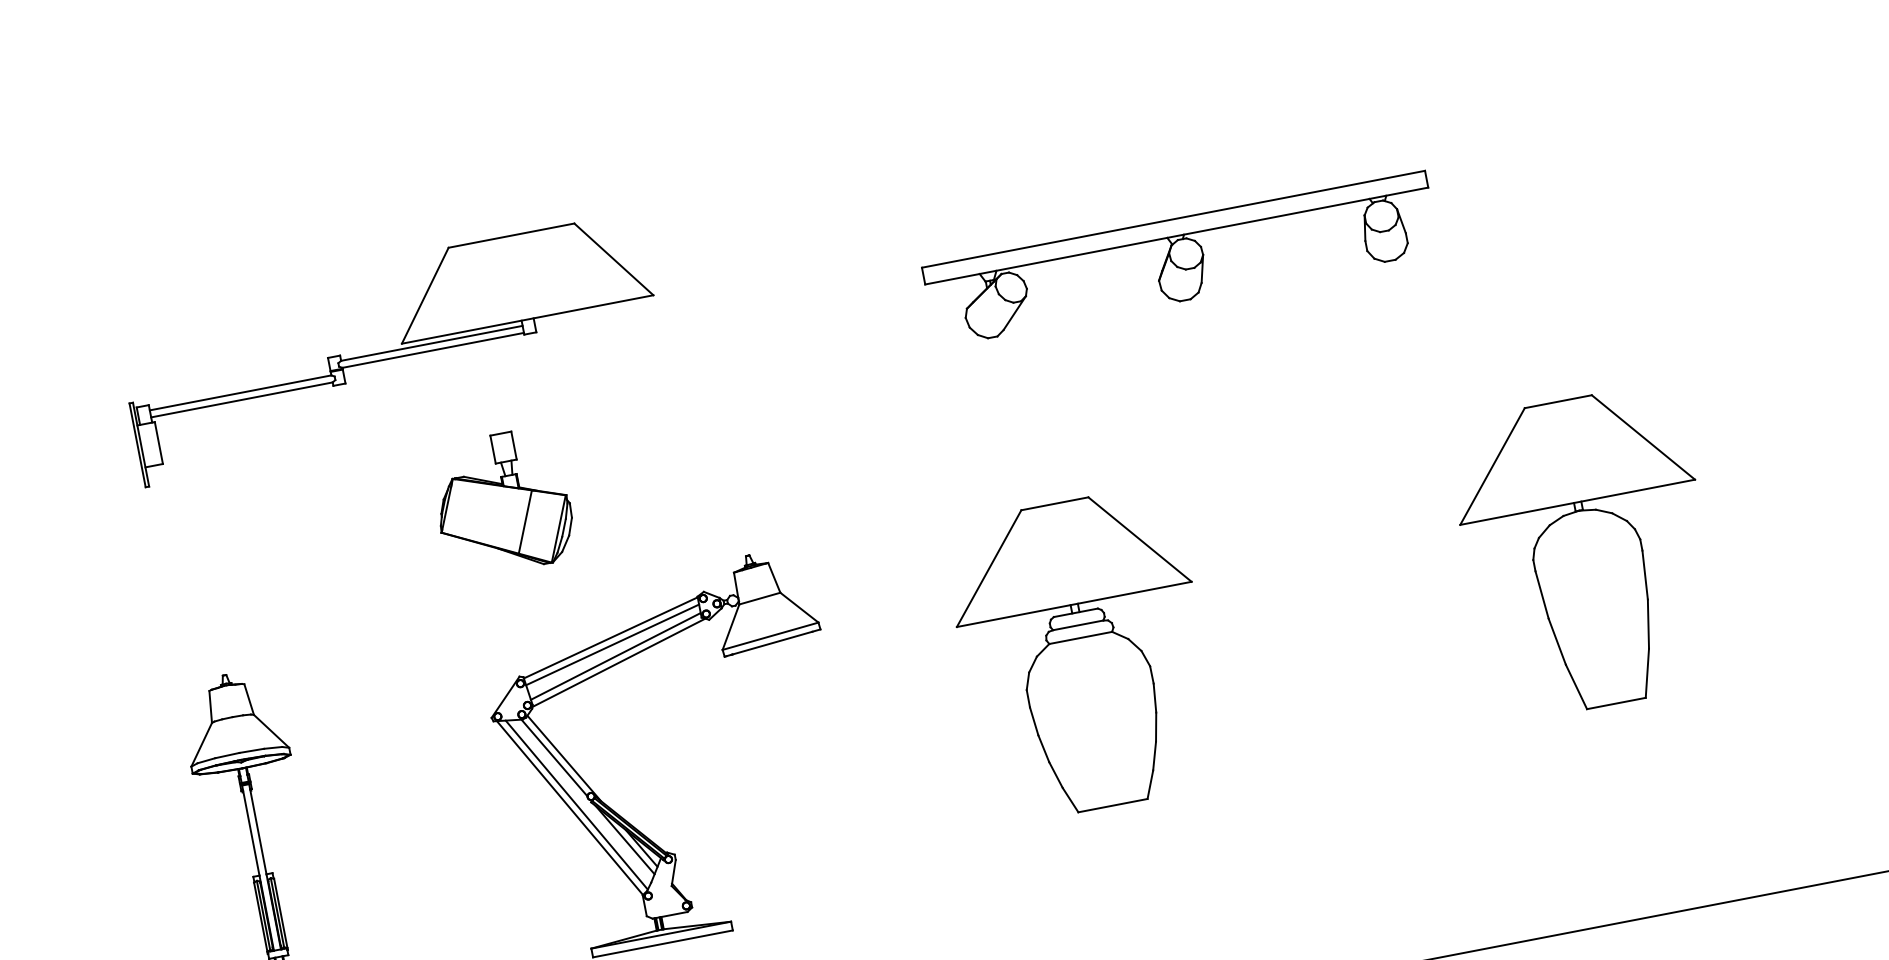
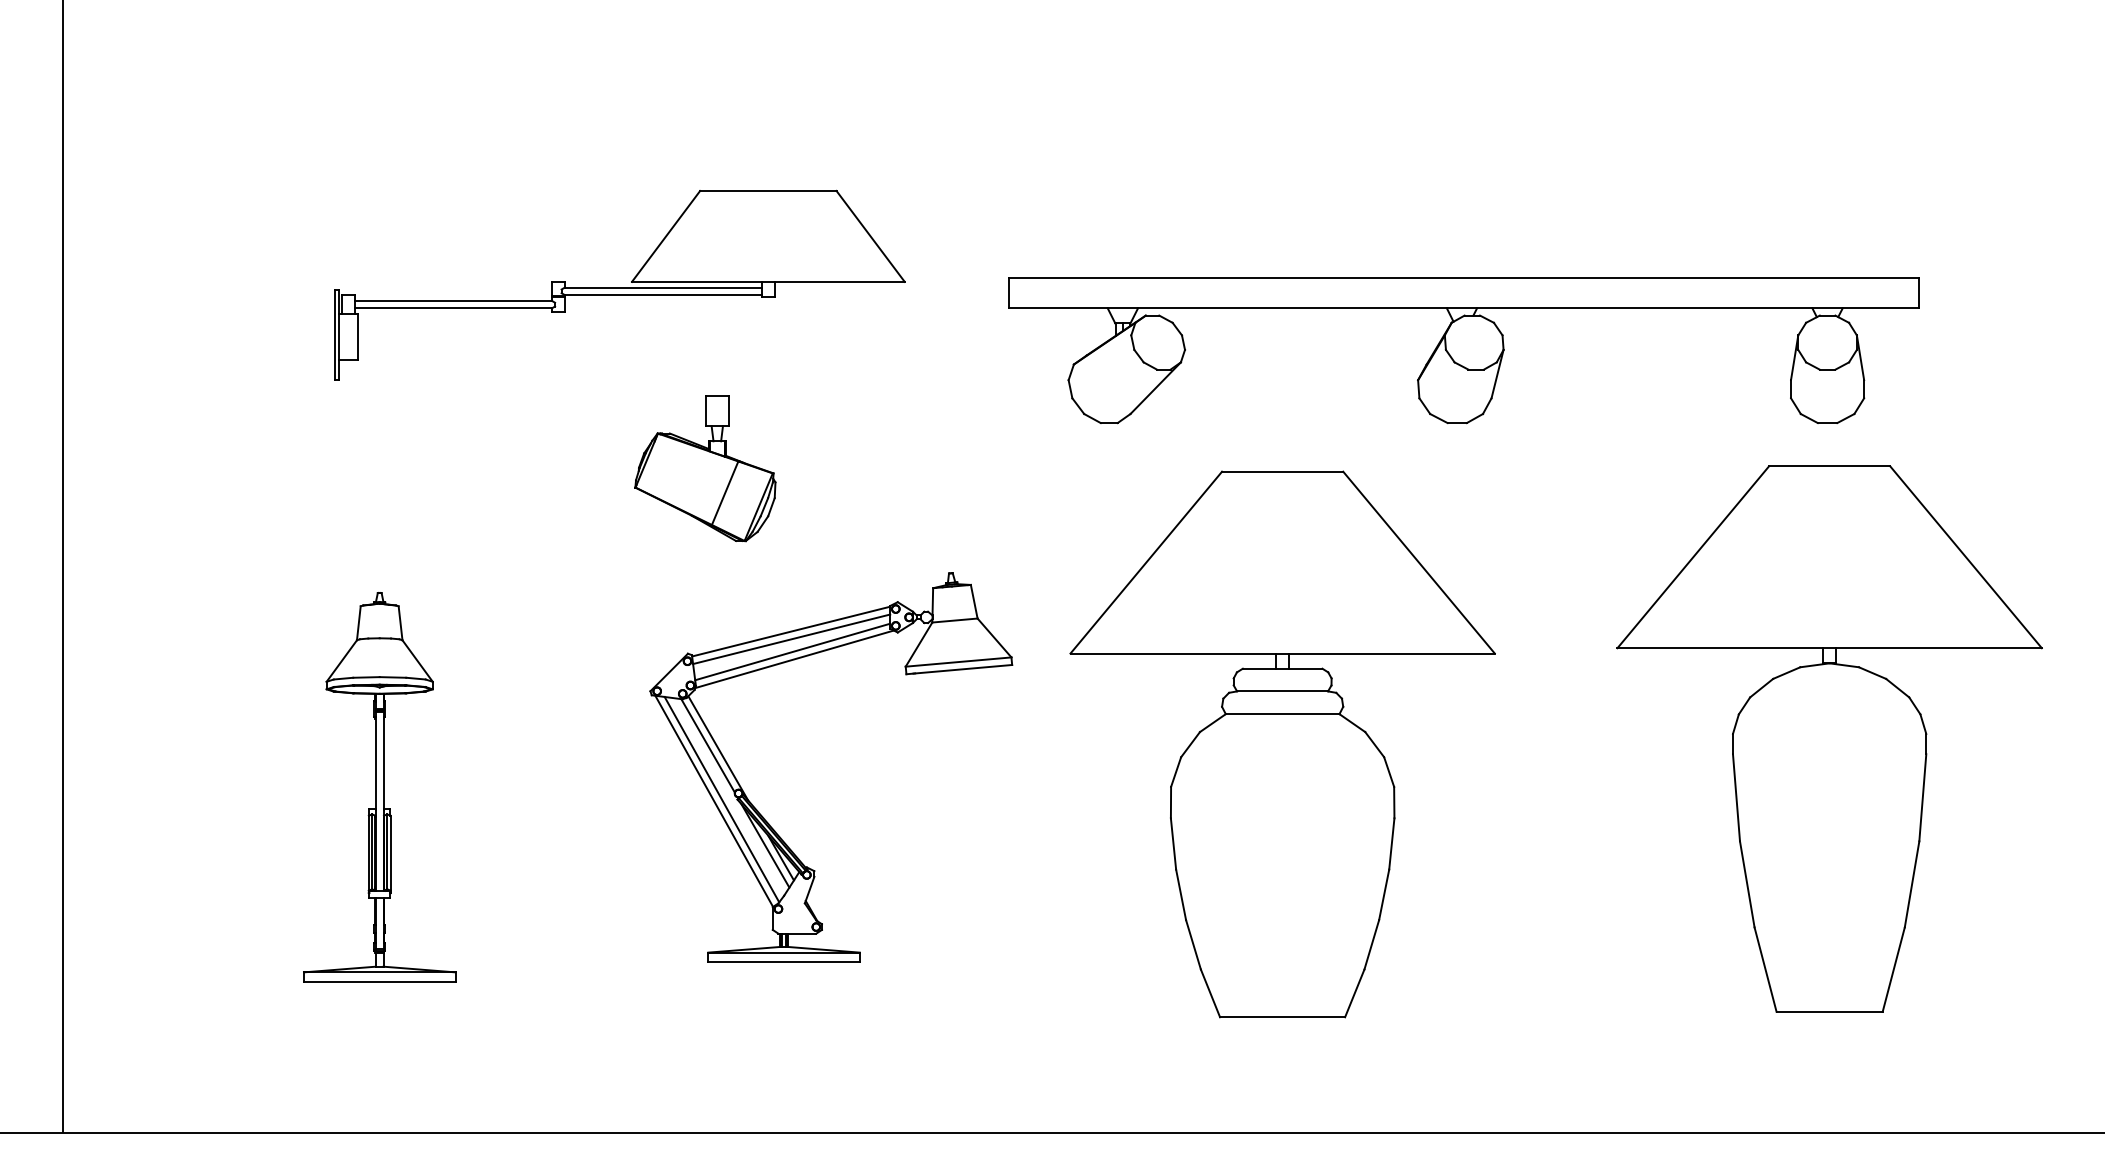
part: (1180, 259) -> (1463, 350), size x1.67
part: (1587, 552) -> (1829, 738), size x1.67
part: (1083, 654) -> (1282, 744), size x1.67

